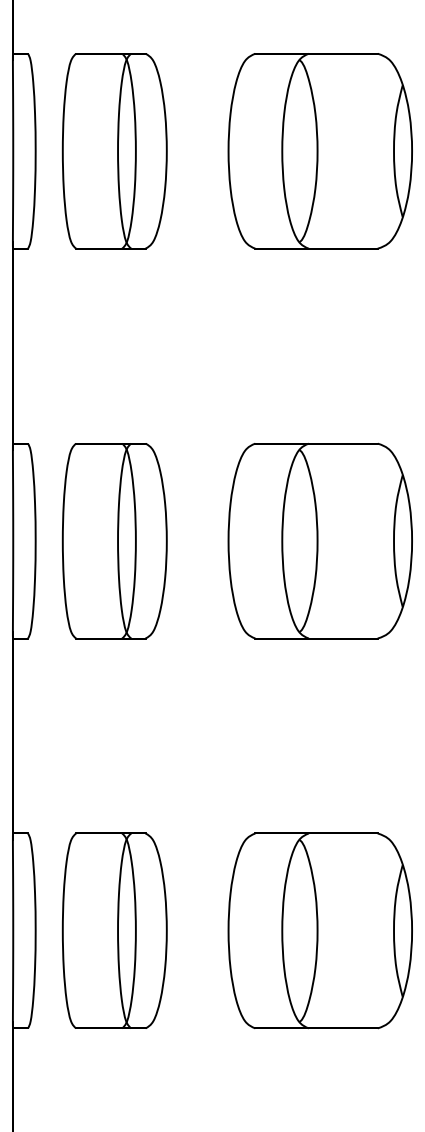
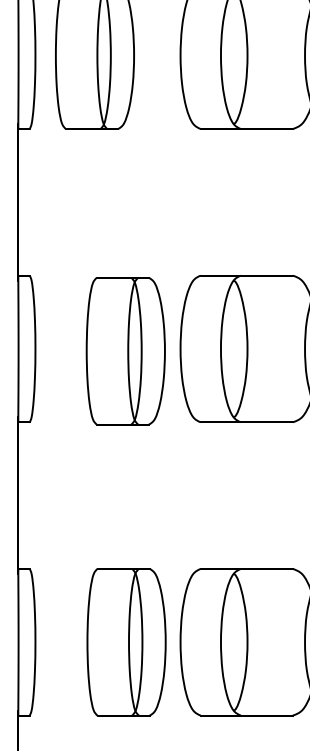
part: (114, 541) -> (125, 351), moved
part: (114, 930) -> (126, 641), moved

